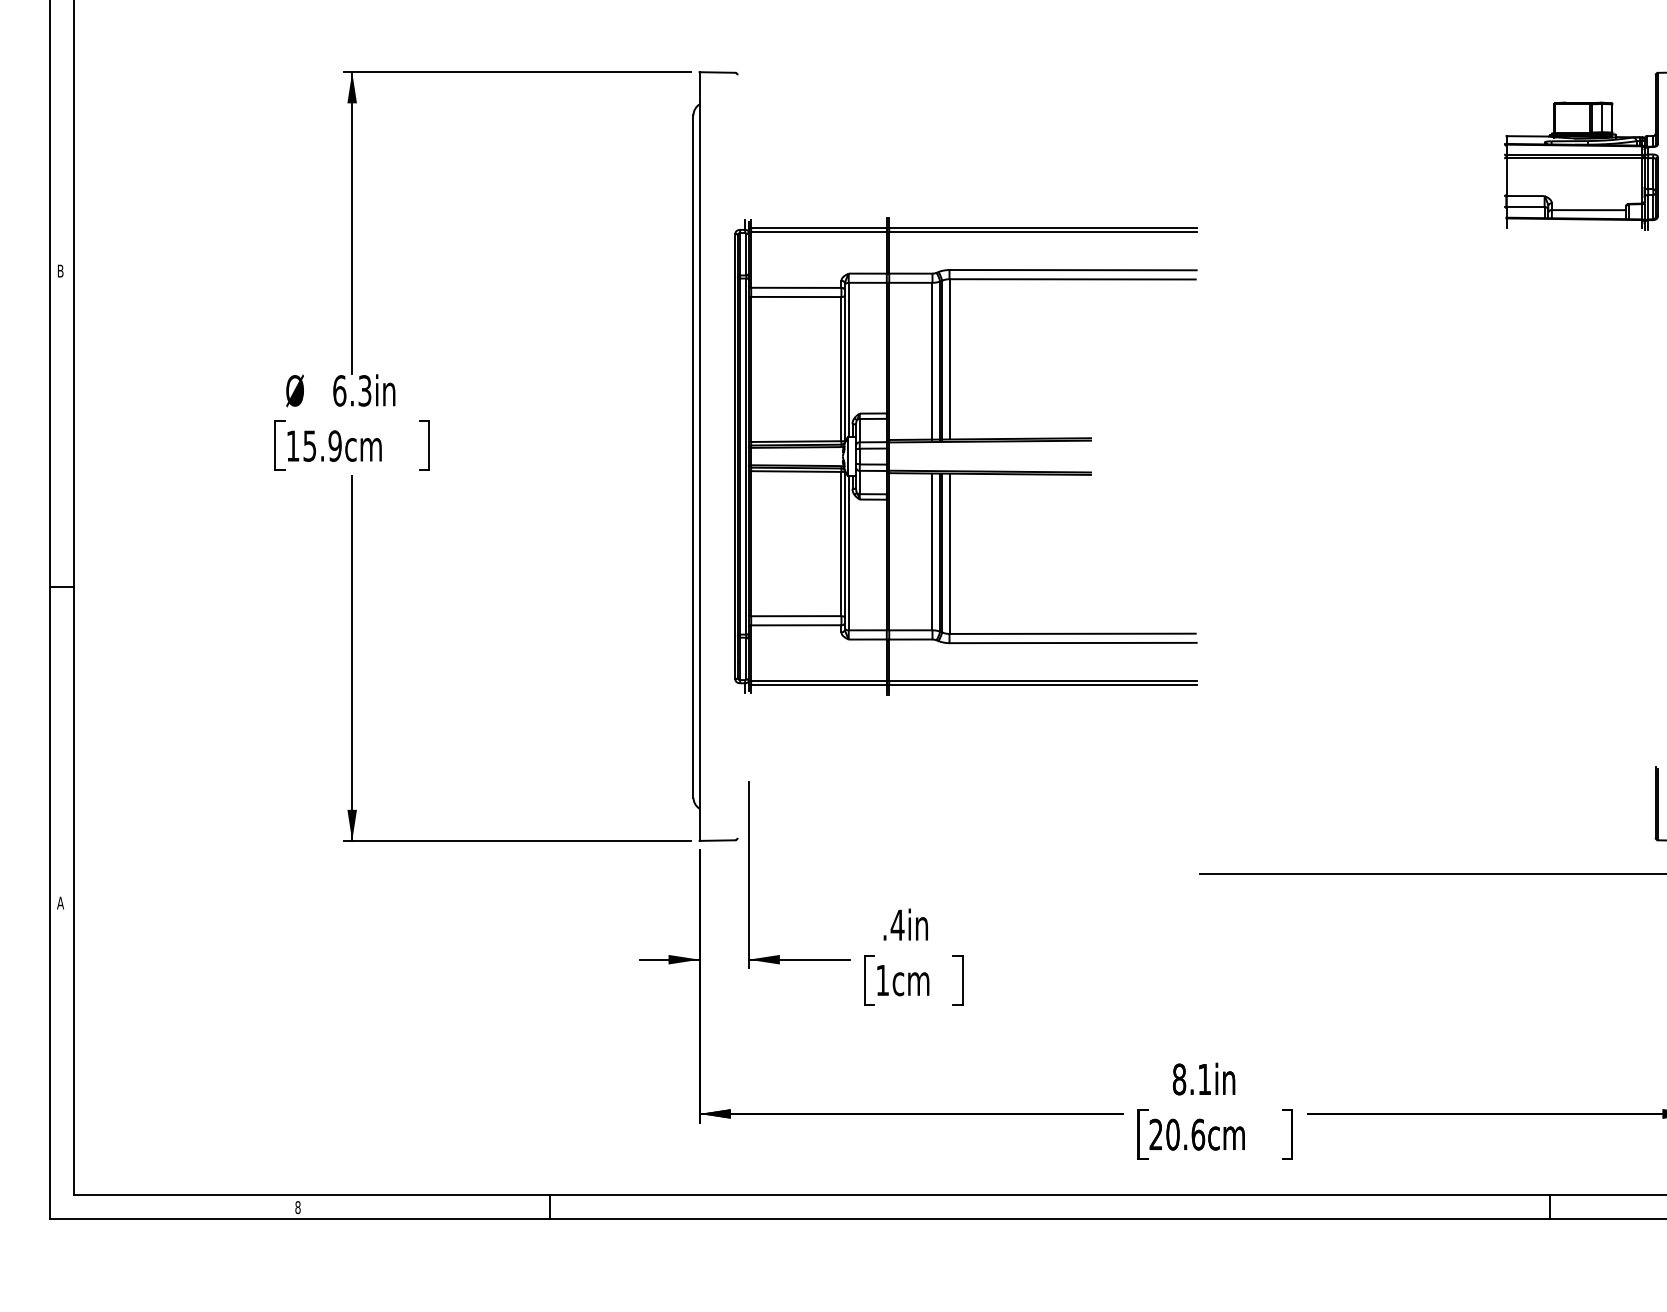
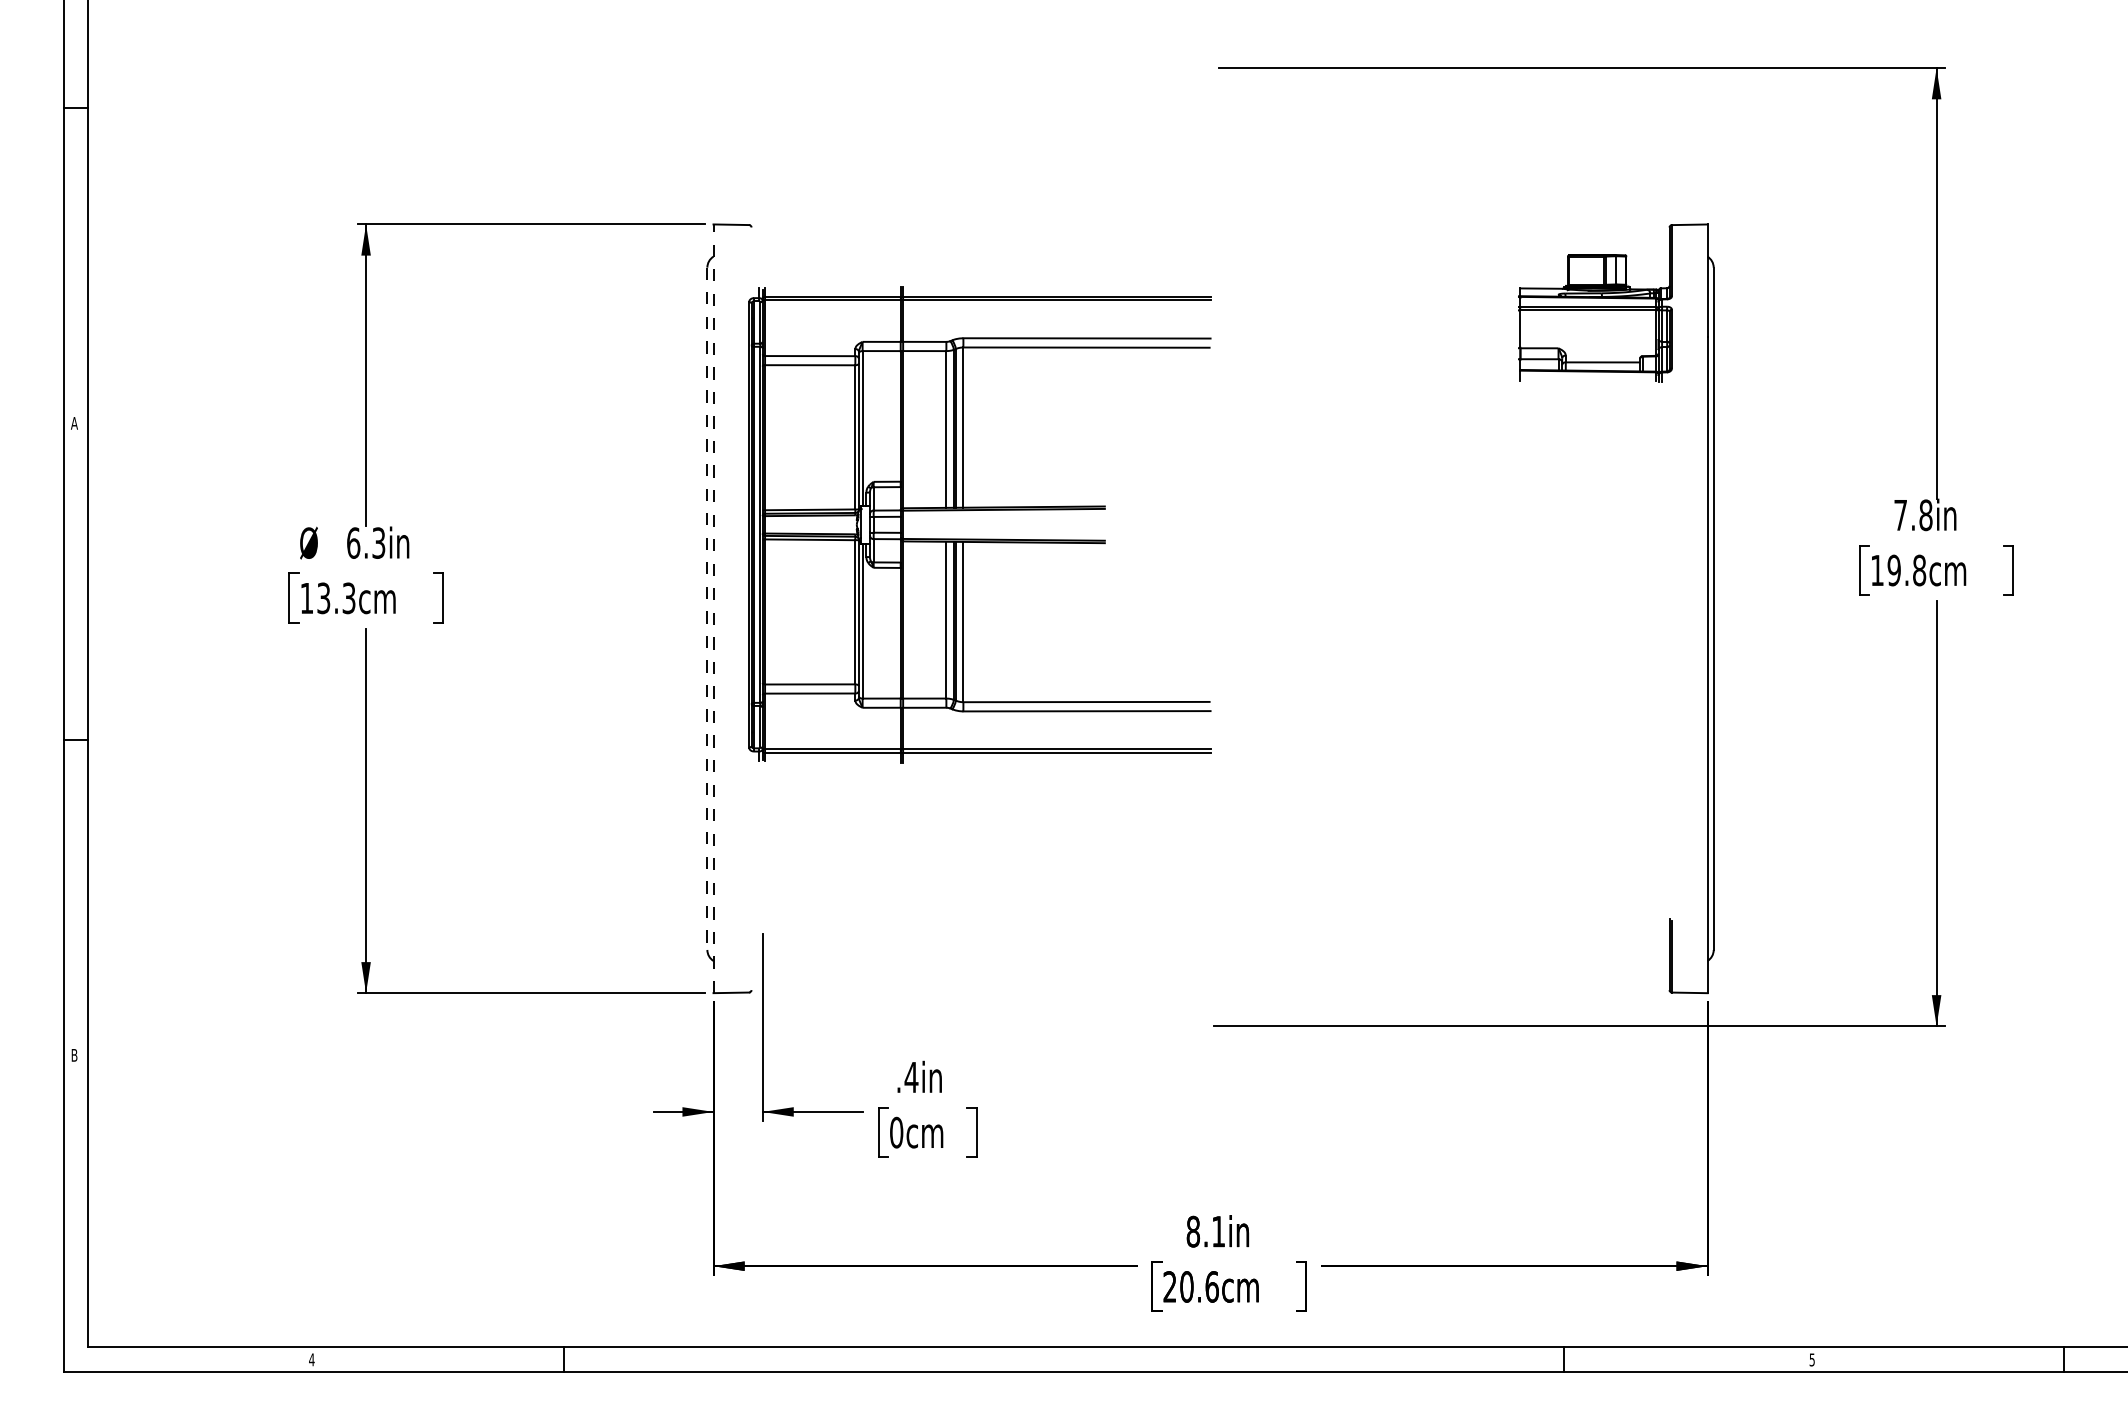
text: (60, 271) -> (74, 423), B -> A
part: (965, 442) -> (979, 510), moved
text: (322, 446) -> (336, 598), 15.9cm -> 13.3cm
line: (699, 456) -> (713, 608), solid -> dashed
line: (693, 457) -> (707, 609), solid -> dashed
text: (60, 903) -> (74, 1055), A -> B
text: (882, 980) -> (896, 1132), 1cm -> 0cm
text: (297, 1207) -> (311, 1359), 8 -> 4

